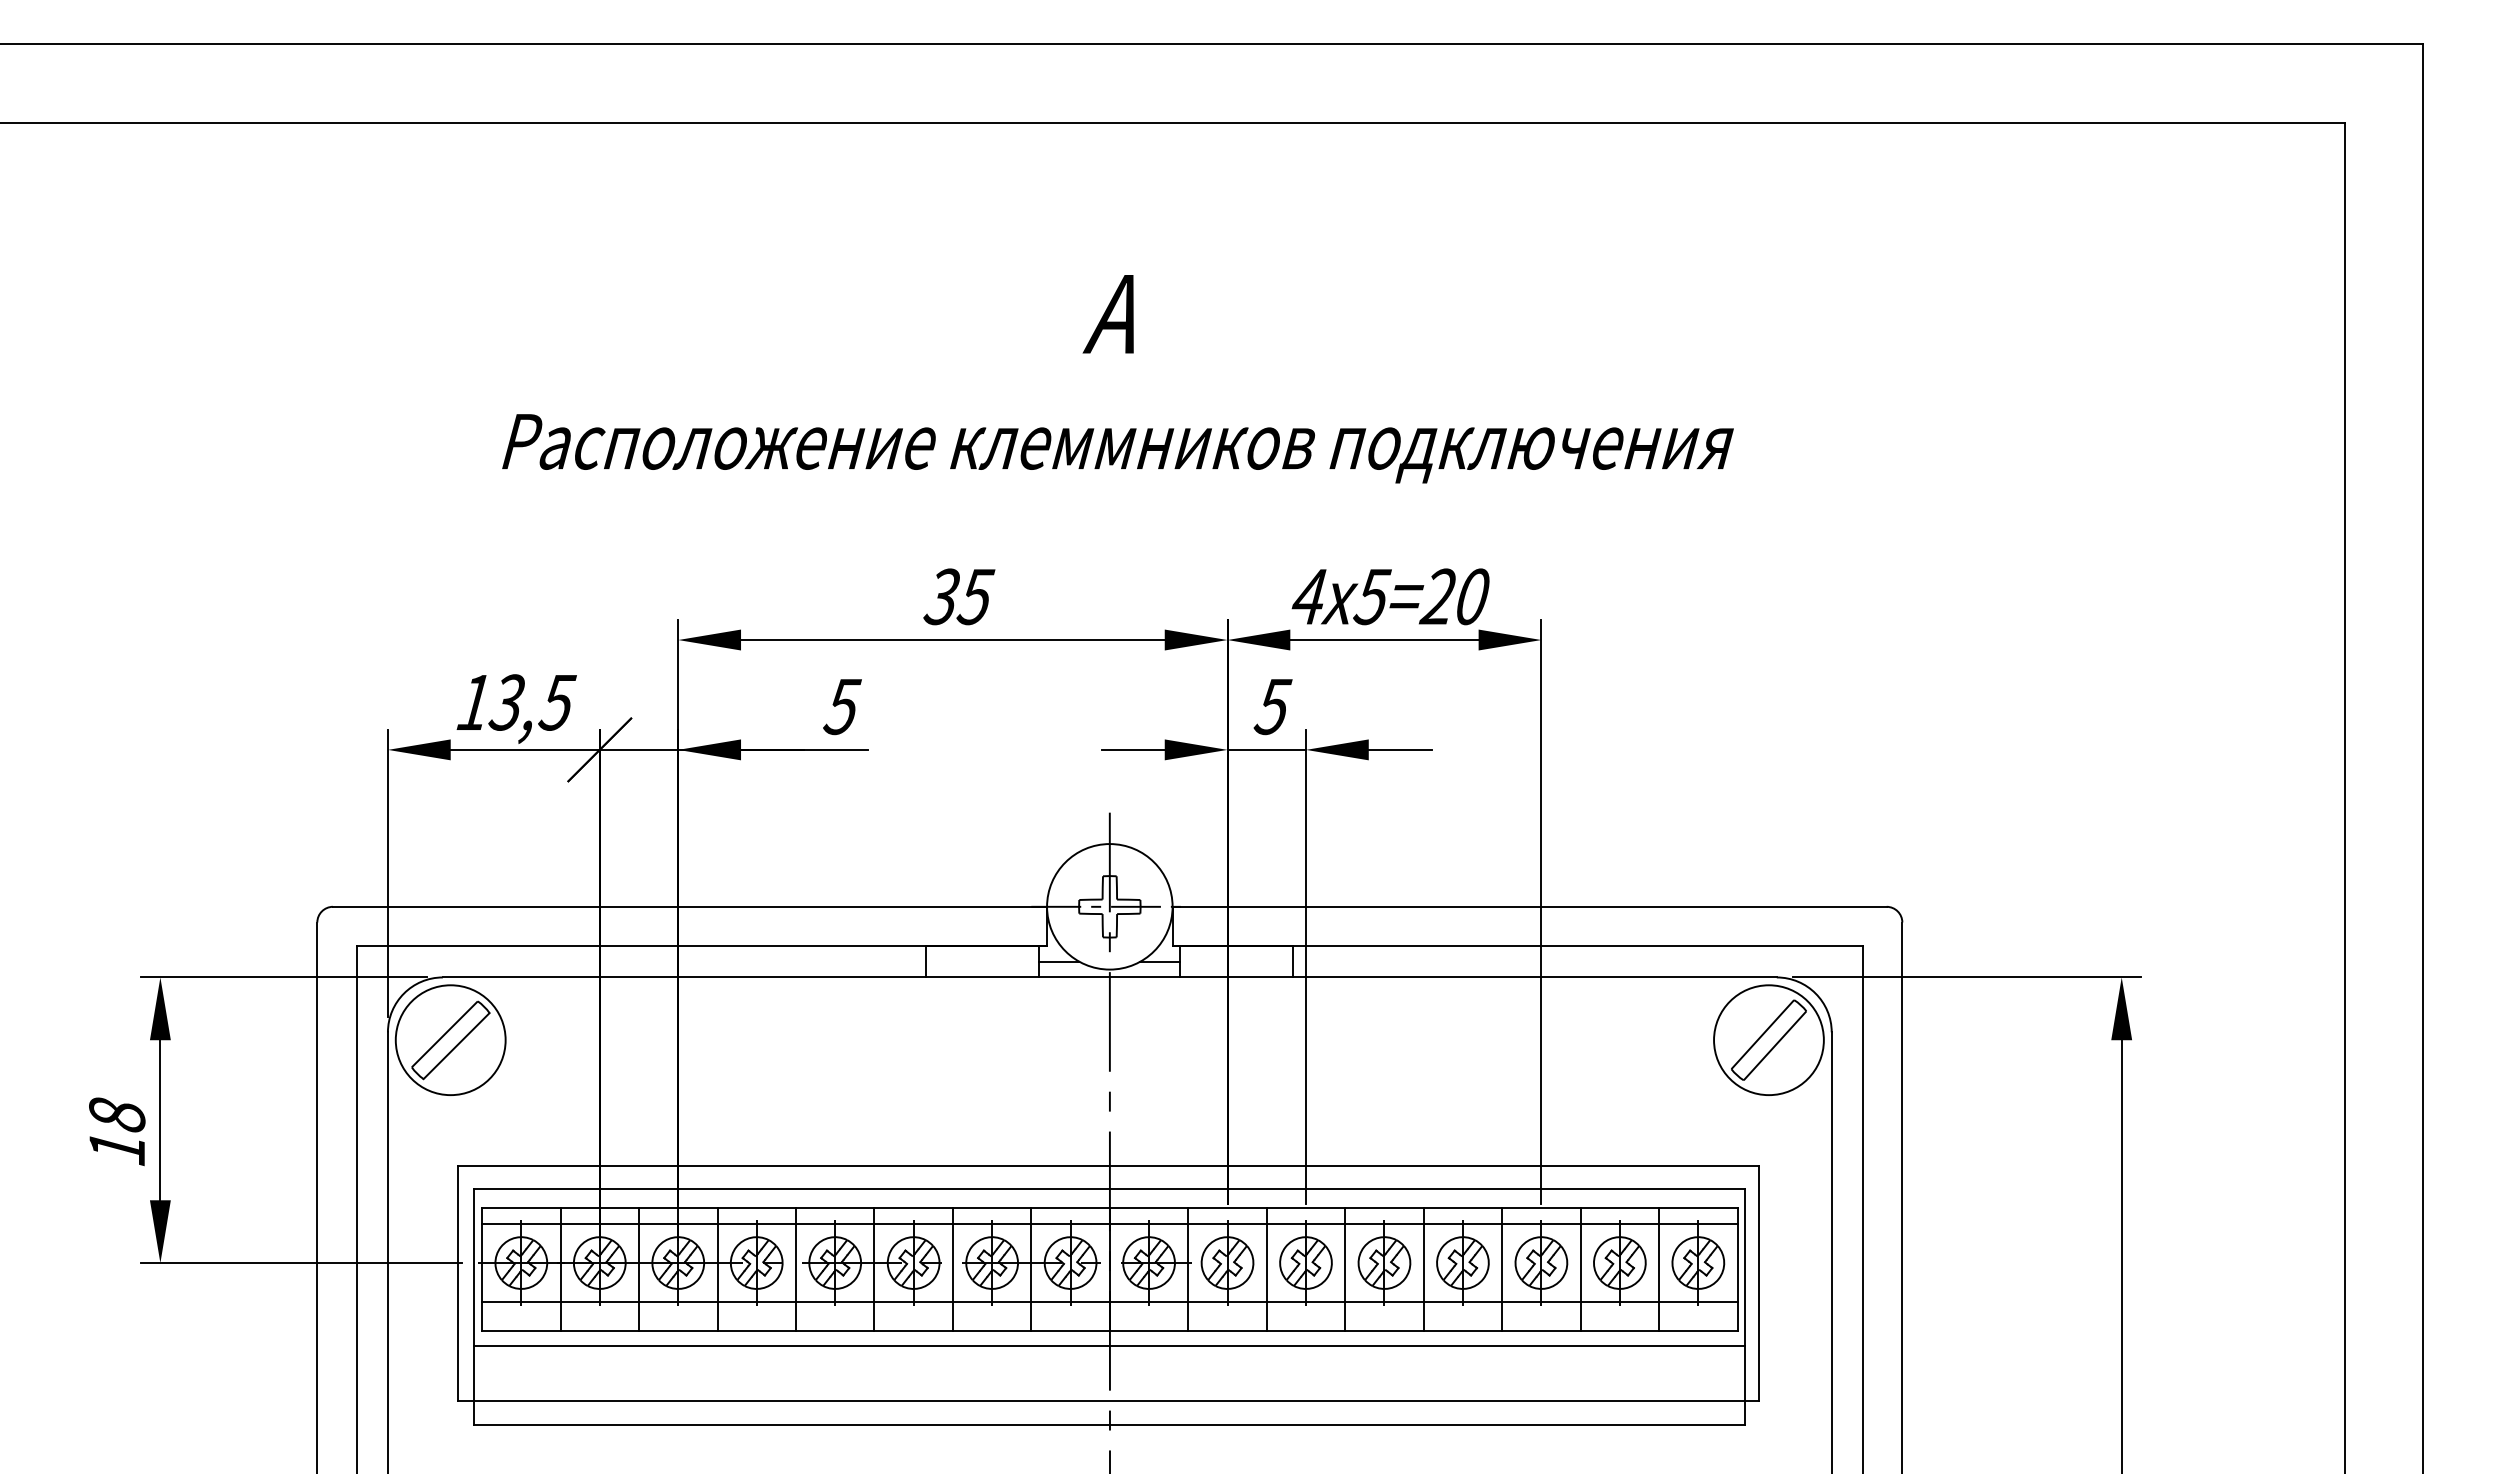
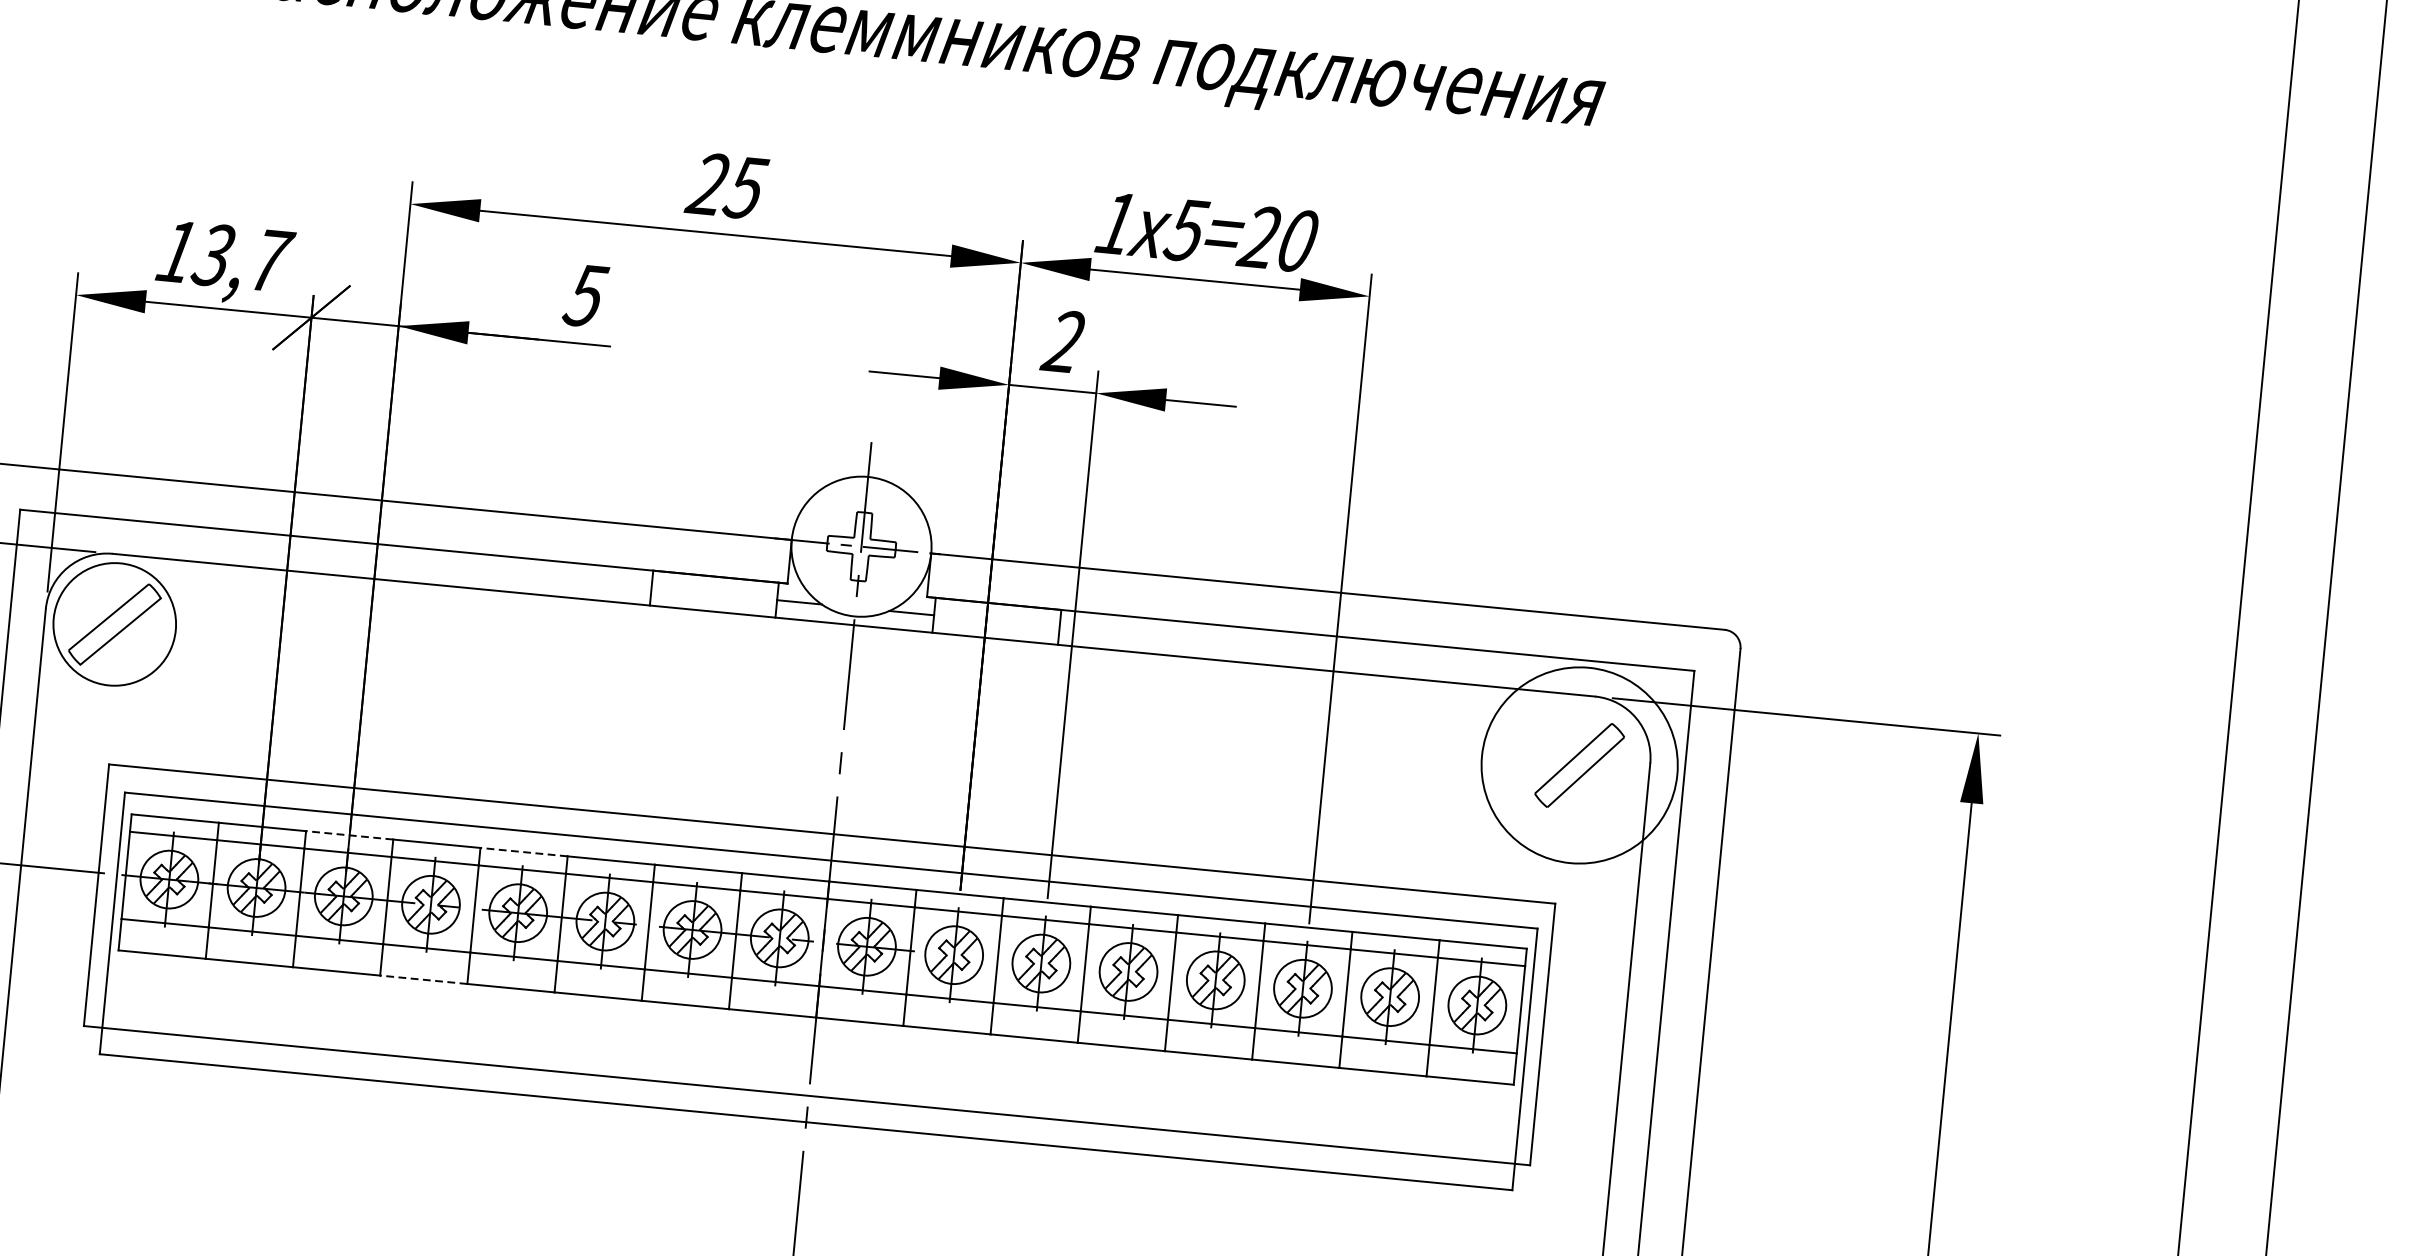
text: (940, 596) -> (706, 183), 35 -> 25
text: (1308, 596) -> (1115, 223), 4 -> 1
text: (558, 702) -> (270, 260), 13,5 -> 13,7
text: (1272, 706) -> (1063, 341), 5 -> 2
circle: (1768, 1040) -> (1579, 765), size x1.6
line: (677, 1208) -> (348, 835), solid -> dashed
line: (834, 1208) -> (523, 852), solid -> dashed
line: (756, 1330) -> (423, 979), solid -> dashed
line: (1109, 1346) -> (814, 1035), removed

